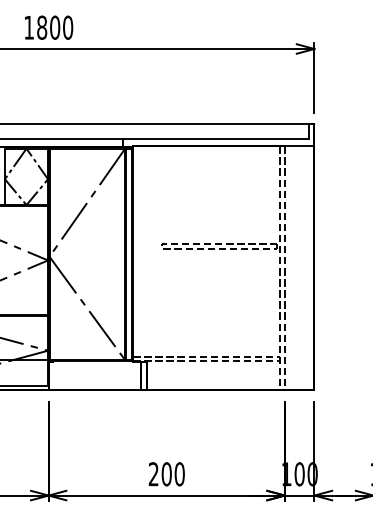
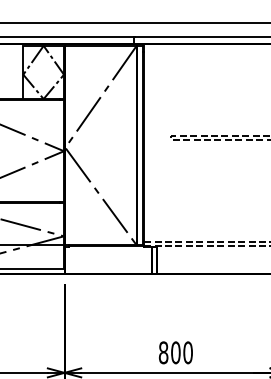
text: (153, 474) -> (163, 353), 200 -> 800

